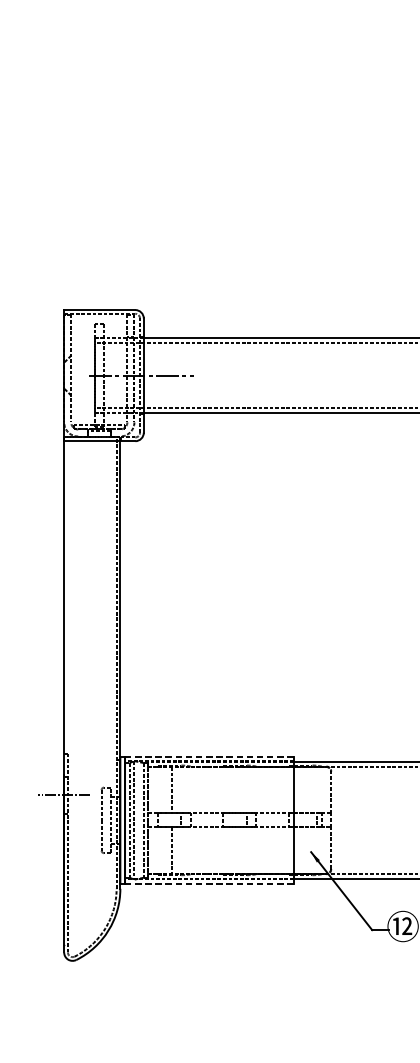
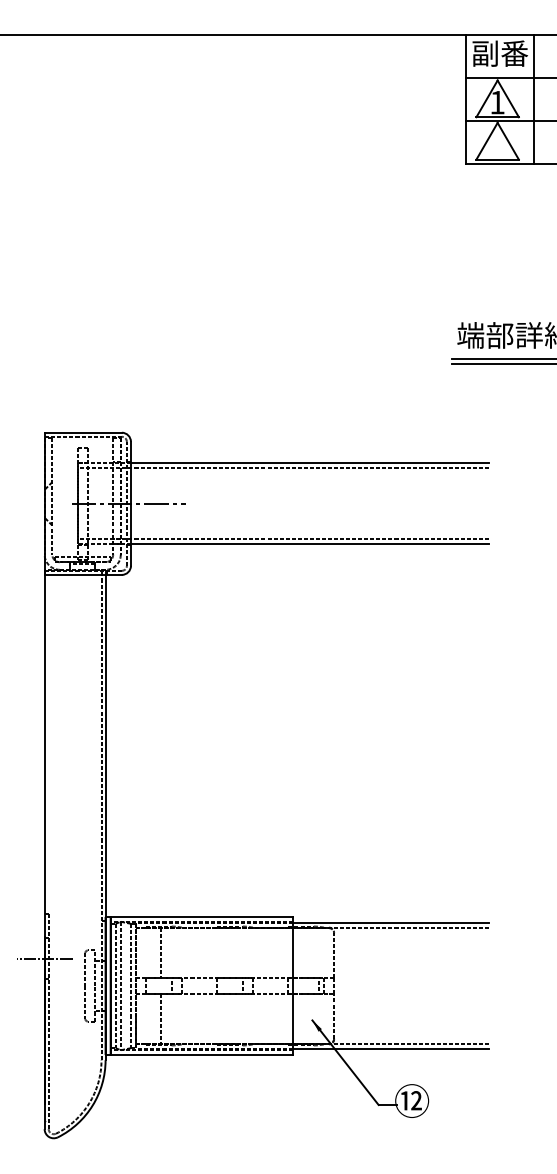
line: (208, 756) -> (201, 916), dashed -> solid
line: (208, 884) -> (201, 1055), dashed -> solid

